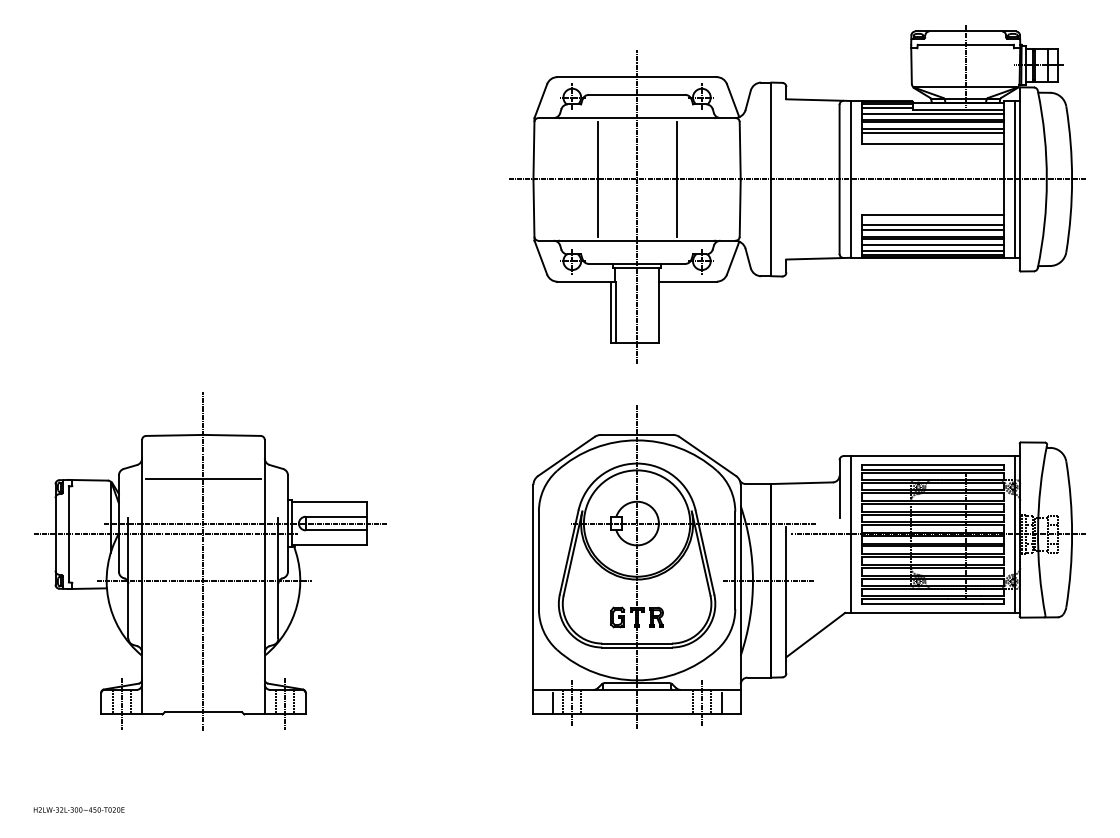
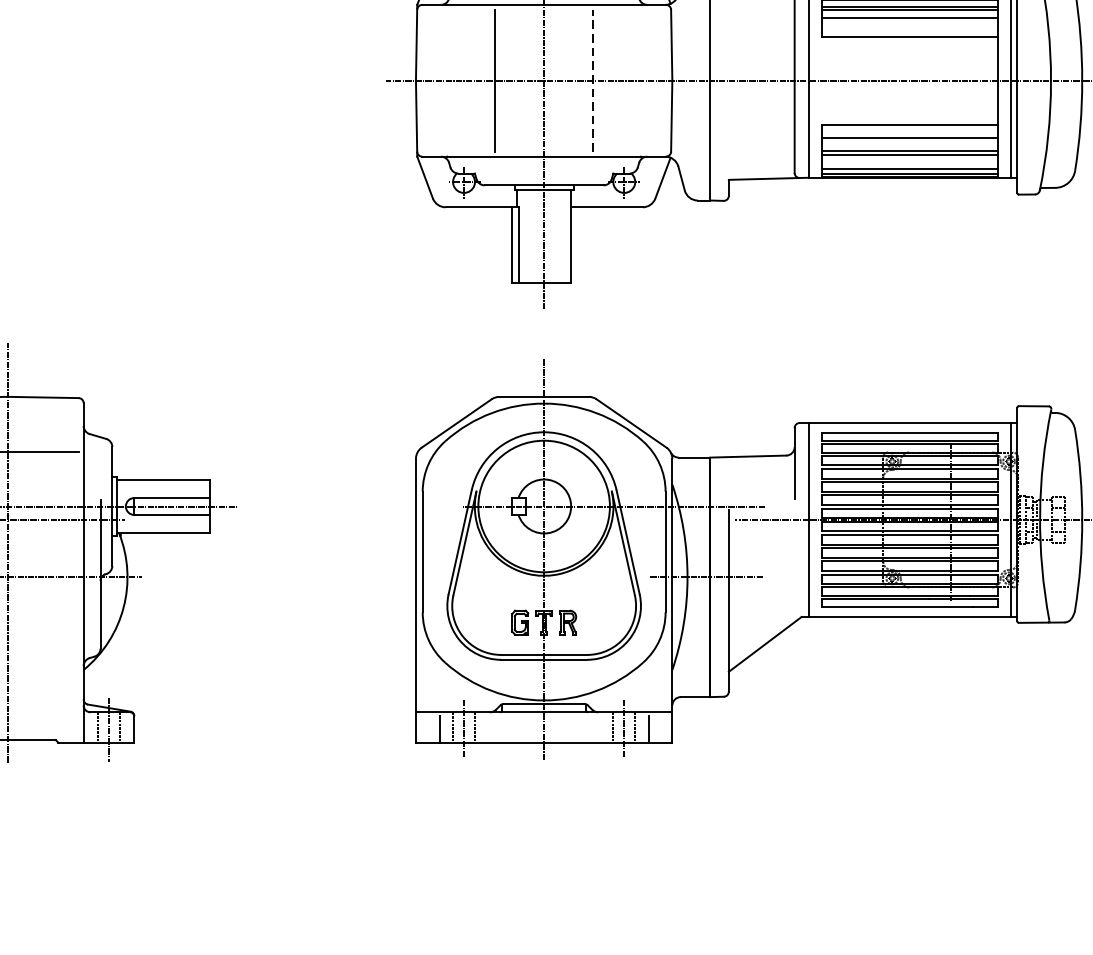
line: (932, 133) -> (909, 23), removed
line: (676, 178) -> (592, 79), solid -> dashed
line: (932, 229) -> (909, 142), removed
line: (932, 244) -> (909, 161), removed

